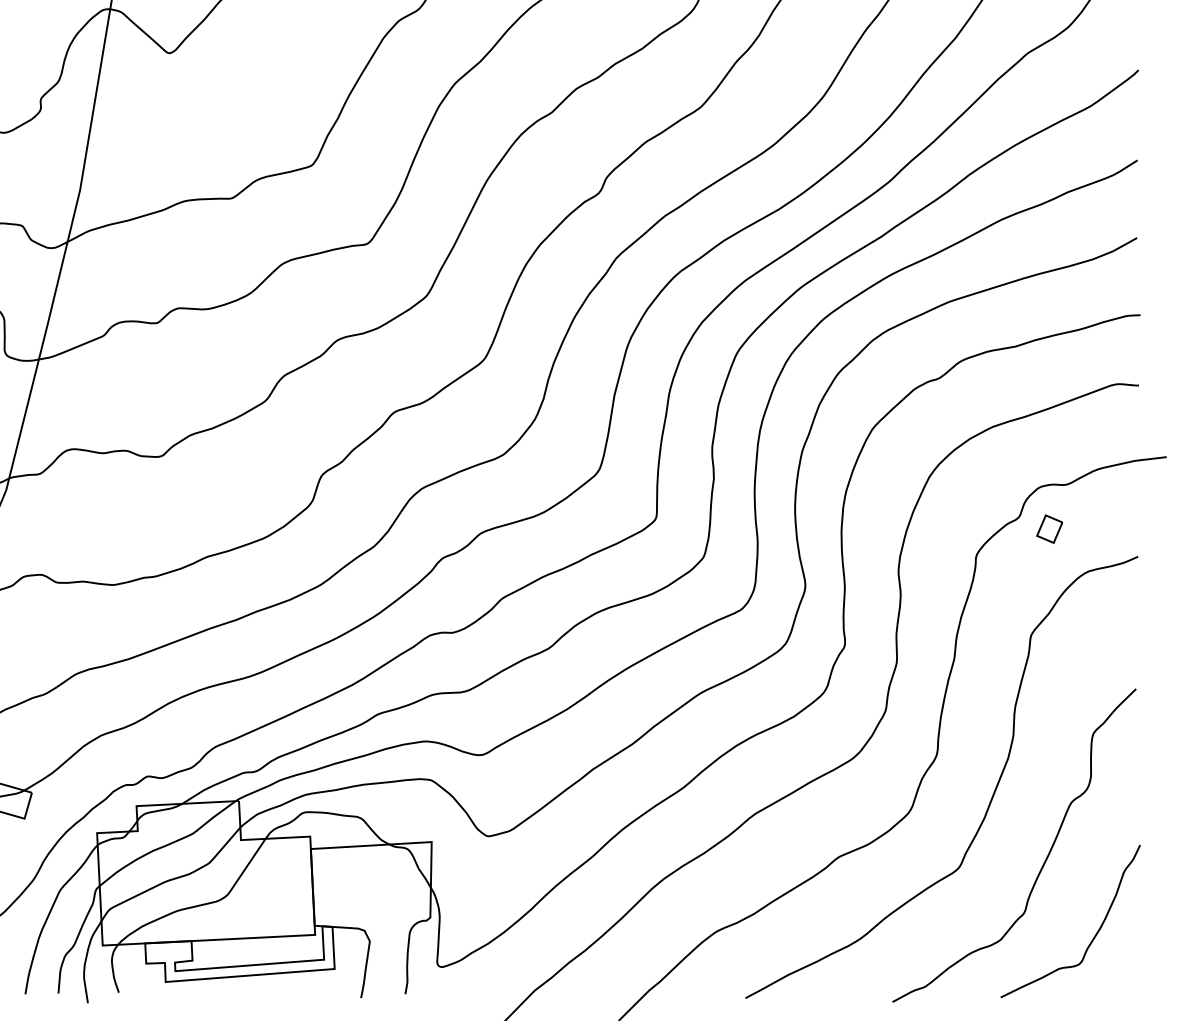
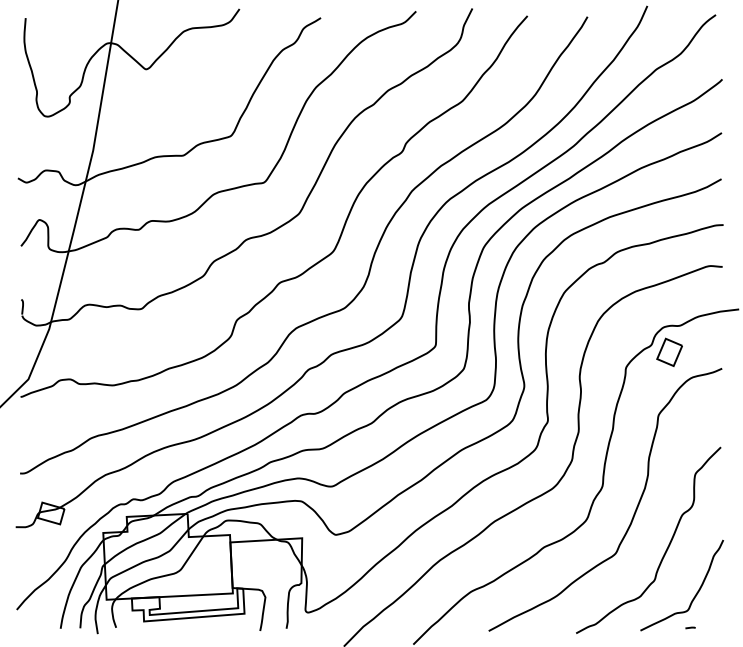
part: (1049, 527) -> (669, 351), size x1.67
line: (1084, 992) -> (690, 627), added

